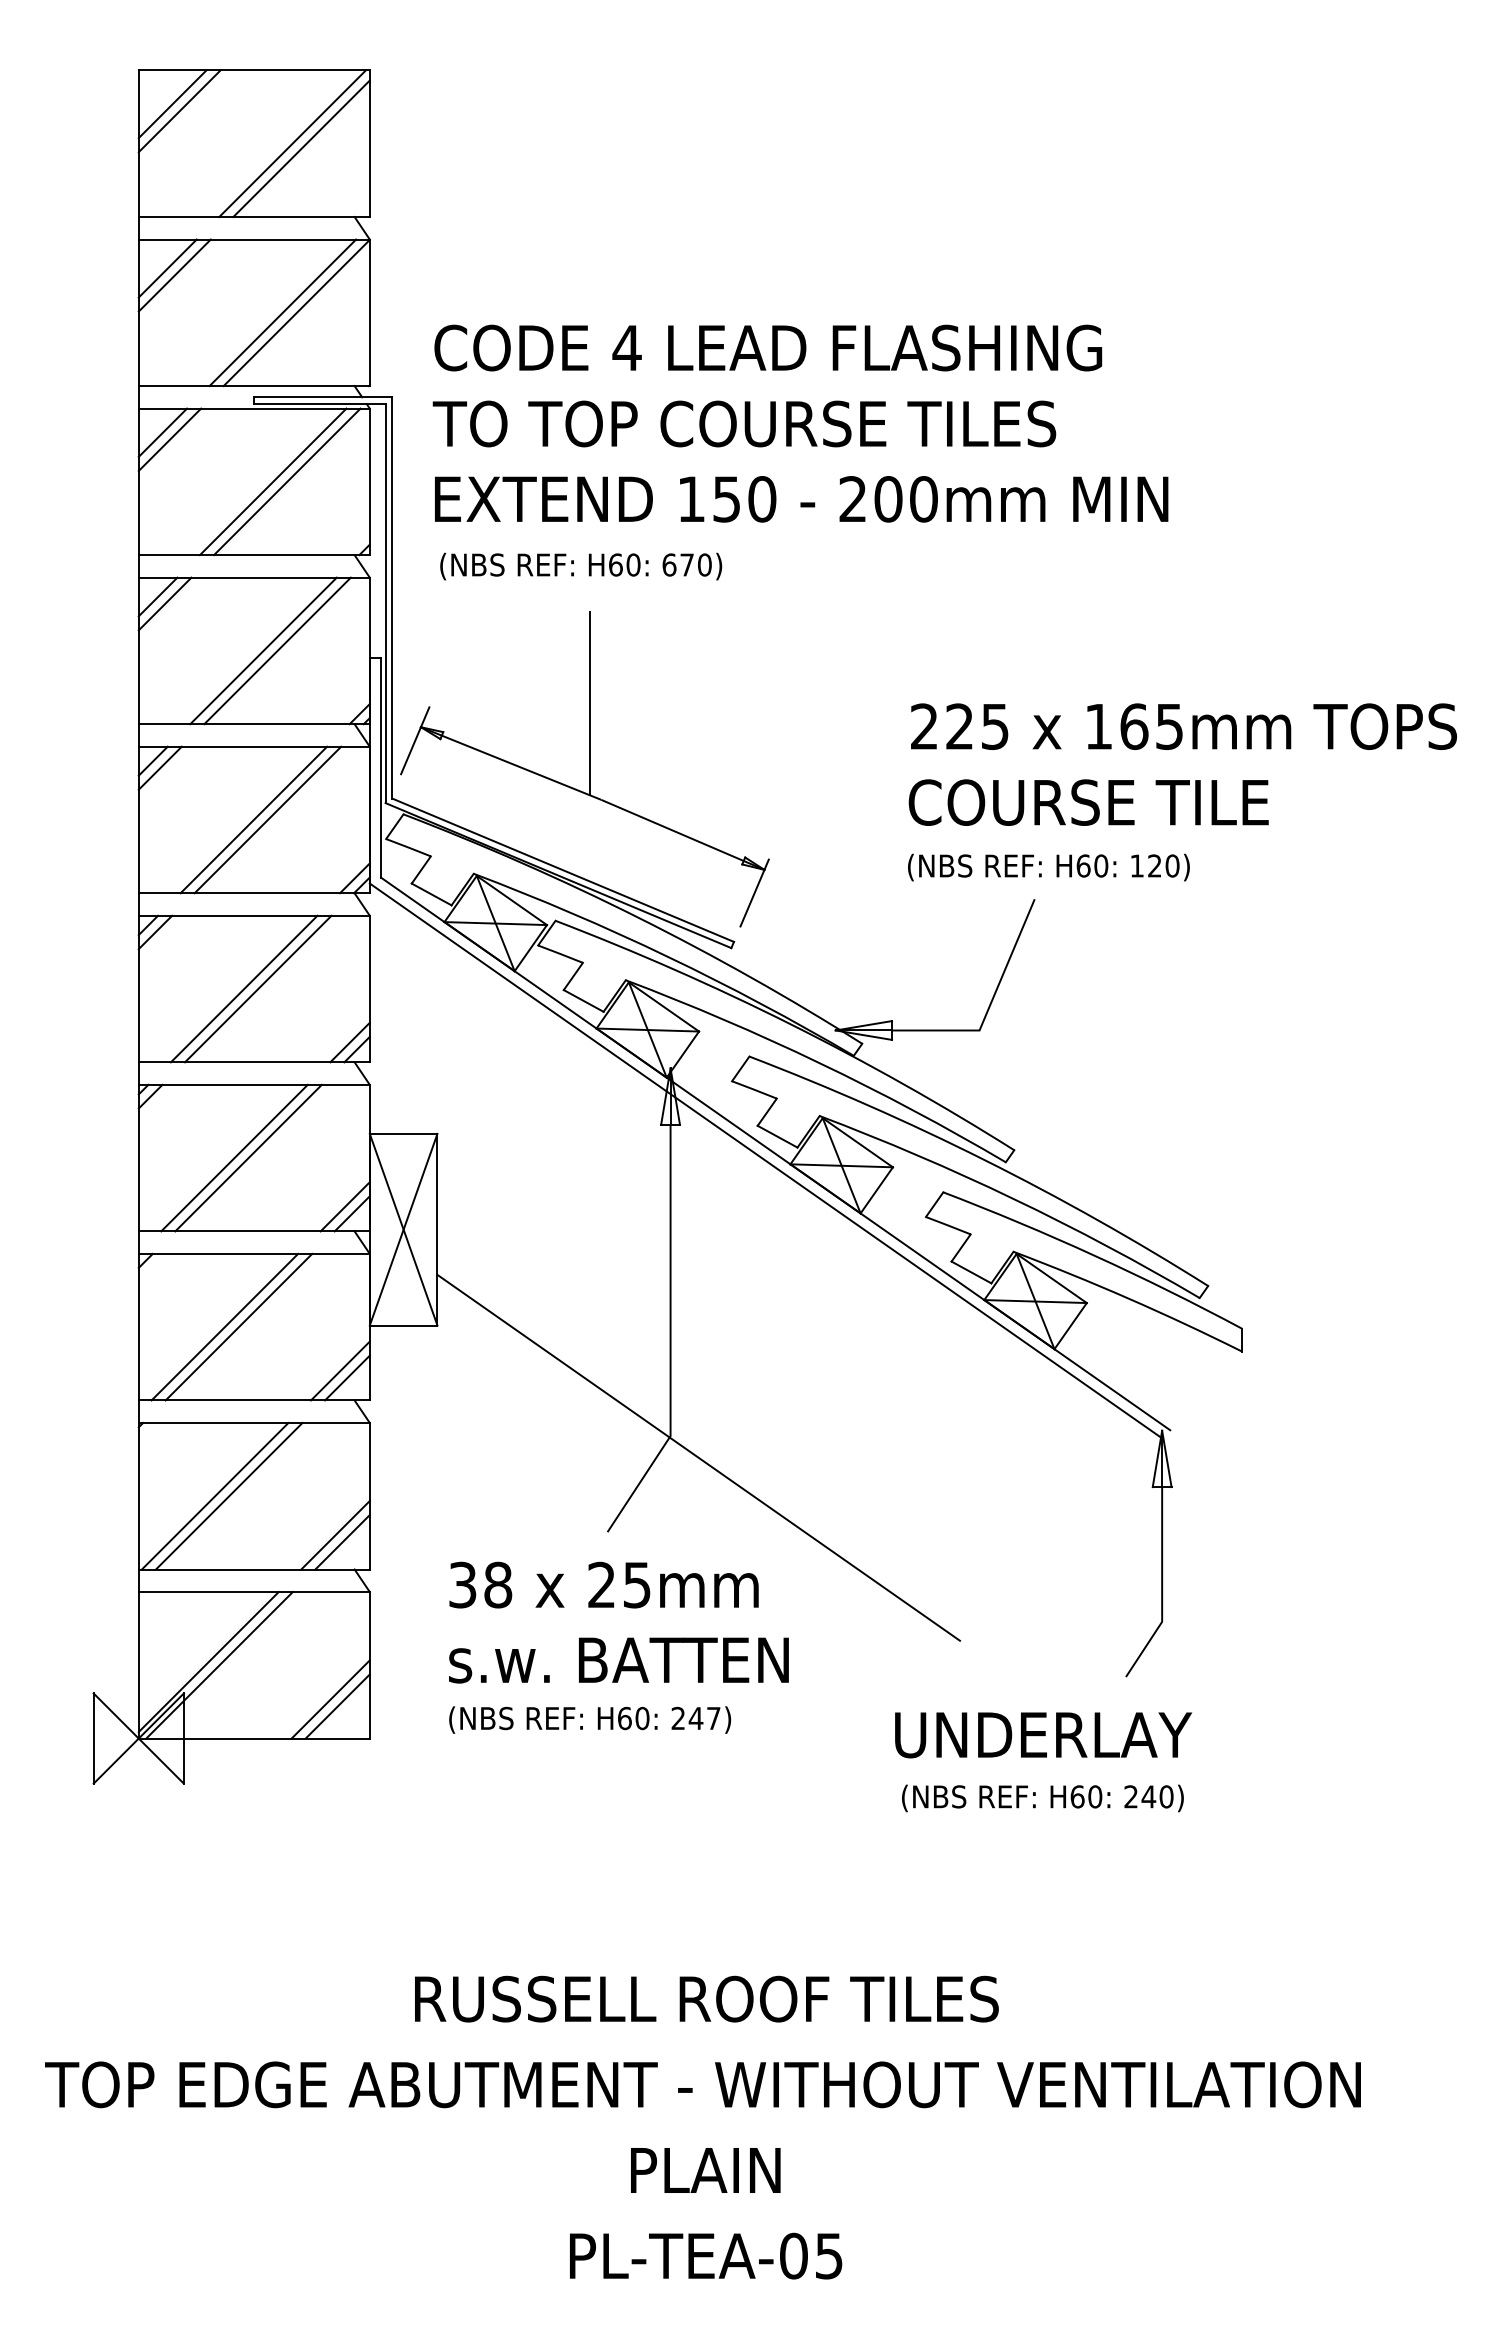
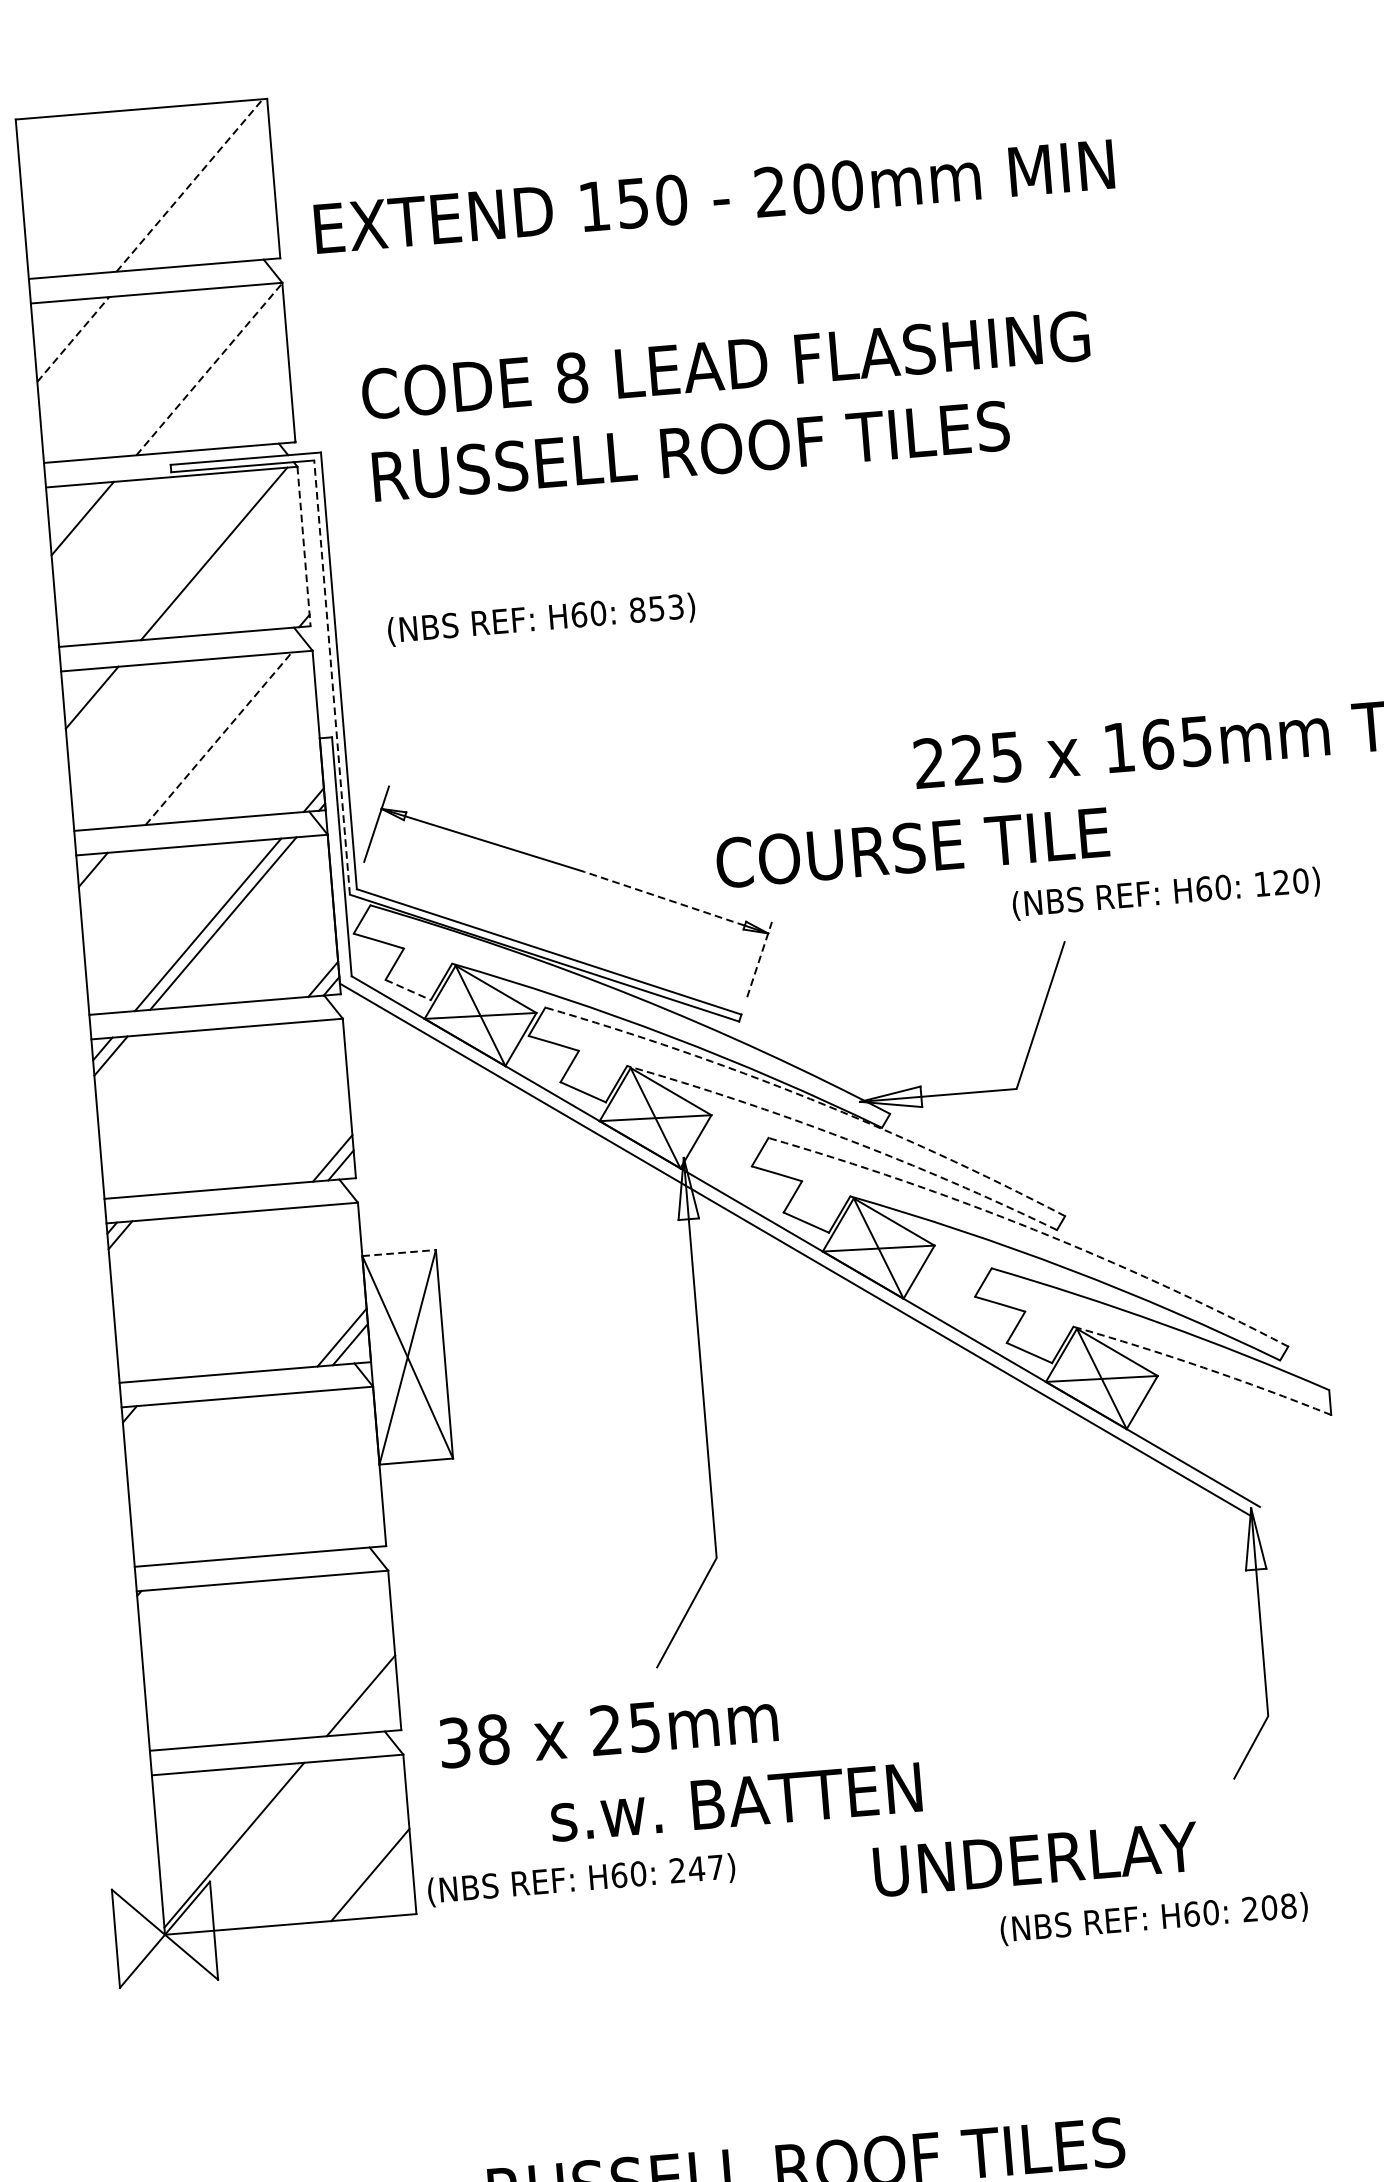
line: (172, 104) -> (55, 153), removed
line: (179, 111) -> (63, 160), removed
line: (292, 143) -> (189, 185), solid -> dashed
line: (301, 148) -> (199, 189), removed
line: (167, 268) -> (64, 332), removed
line: (174, 275) -> (72, 339), solid -> dashed
line: (282, 312) -> (193, 370), removed
line: (297, 312) -> (210, 368), solid -> dashed
text: (626, 347) -> (571, 377), 4 -> 8
text: (744, 423) -> (706, 449), TO TOP COURSE TILES -> RUSSELL ROOF TILES
line: (162, 432) -> (73, 511), removed
line: (272, 481) -> (198, 554), removed
line: (369, 482) -> (303, 547), solid -> dashed
text: (801, 499) -> (714, 196), moved
text: (686, 564) -> (656, 608), 670) -> 853)
line: (157, 596) -> (83, 690), removed
line: (385, 603) -> (331, 677), solid -> dashed
line: (263, 650) -> (203, 739), removed
line: (277, 650) -> (218, 738), solid -> dashed
line: (590, 703) -> (563, 767), removed
line: (159, 767) -> (100, 876), removed
text: (1088, 802) -> (912, 847), moved
line: (672, 830) -> (664, 898), solid -> dashed
text: (1048, 867) -> (1165, 893), moved
line: (754, 892) -> (759, 958), solid -> dashed
line: (431, 894) -> (408, 990), solid -> dashed
line: (243, 988) -> (211, 1109), removed
line: (258, 988) -> (228, 1107), removed
arc: (790, 1024) -> (810, 1099), solid -> dashed
arc: (819, 1063) -> (845, 1139), solid -> dashed
line: (403, 1133) -> (398, 1252), solid -> dashed
line: (234, 1157) -> (217, 1293), removed
line: (248, 1157) -> (232, 1292), removed
arc: (984, 1160) -> (1033, 1230), solid -> dashed
arc: (1129, 1298) -> (1203, 1367), solid -> dashed
line: (224, 1326) -> (221, 1478), removed
line: (238, 1326) -> (236, 1477), removed
line: (339, 1370) -> (350, 1516), removed
line: (347, 1377) -> (359, 1523), removed
line: (698, 1457) -> (748, 1578), removed
line: (214, 1495) -> (225, 1663), removed
line: (228, 1495) -> (240, 1662), removed
line: (342, 1542) -> (369, 1703), removed
text: (603, 1584) -> (607, 1729), moved
text: (618, 1660) -> (735, 1802), moved
line: (219, 1665) -> (246, 1848), removed
line: (337, 1706) -> (378, 1882), removed
text: (590, 1719) -> (581, 1879), moved
text: (1043, 1735) -> (1036, 1859), moved
text: (1157, 1796) -> (1278, 1906), 240) -> 208)

